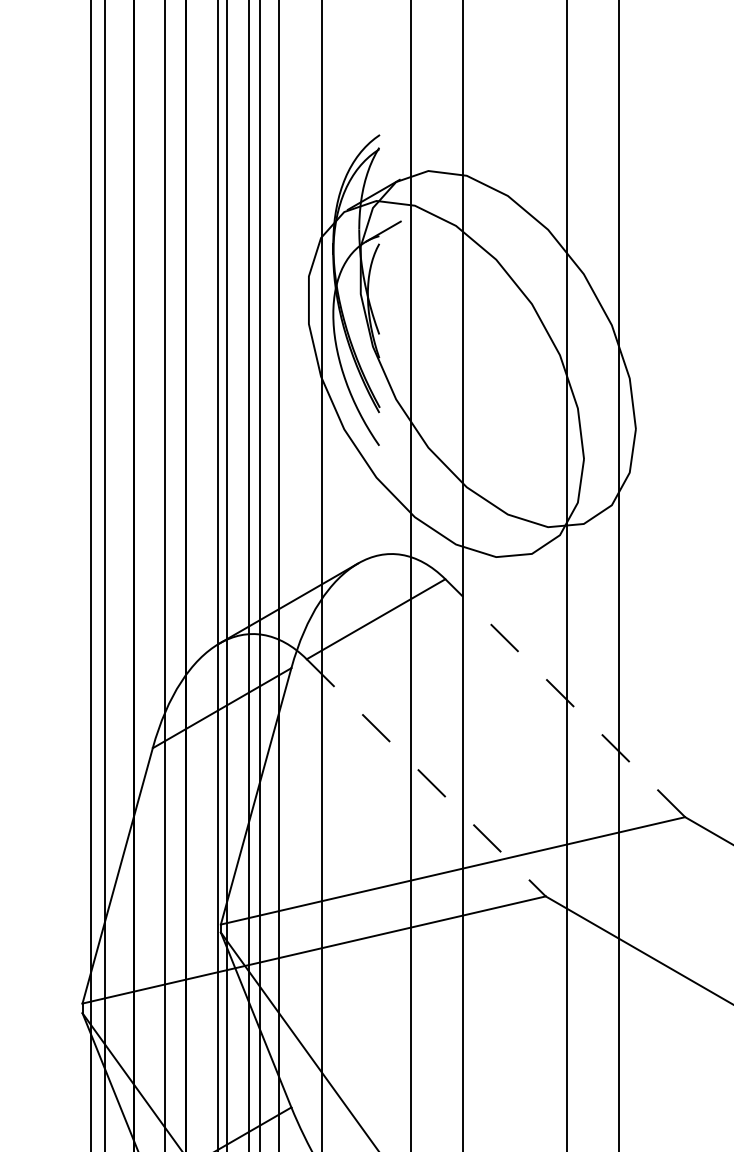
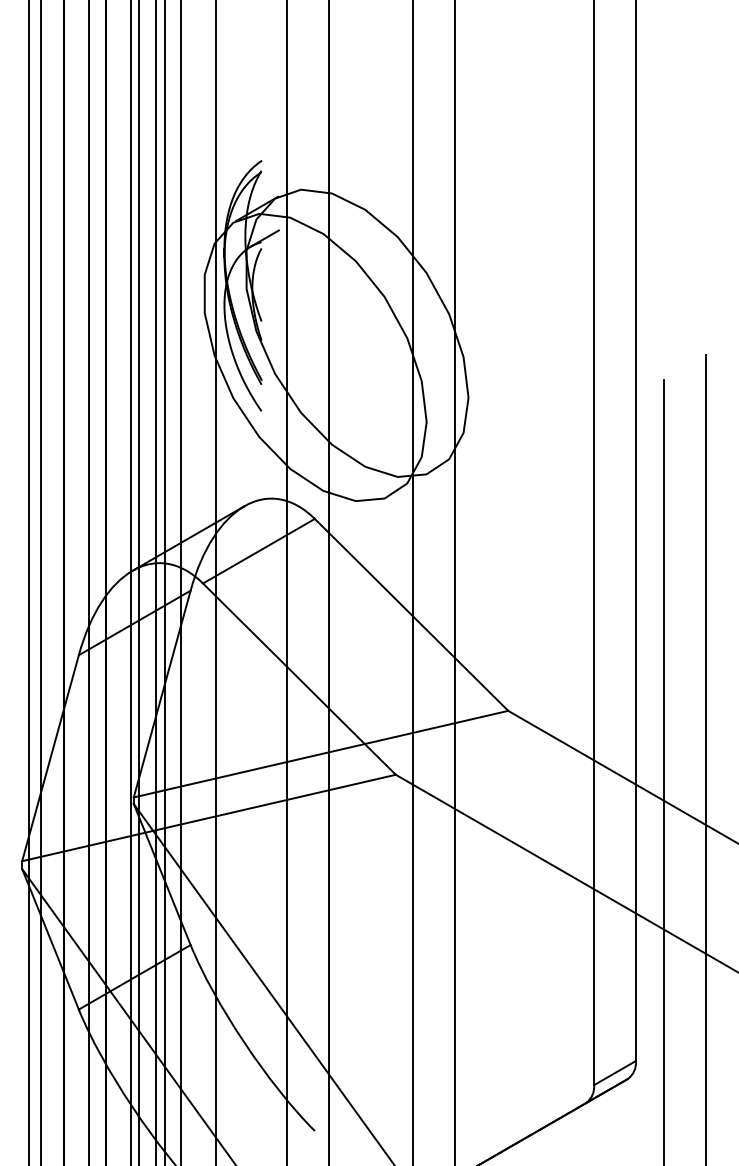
line: (565, 697) -> (411, 614), dashed -> solid
line: (426, 778) -> (299, 679), dashed -> solid

